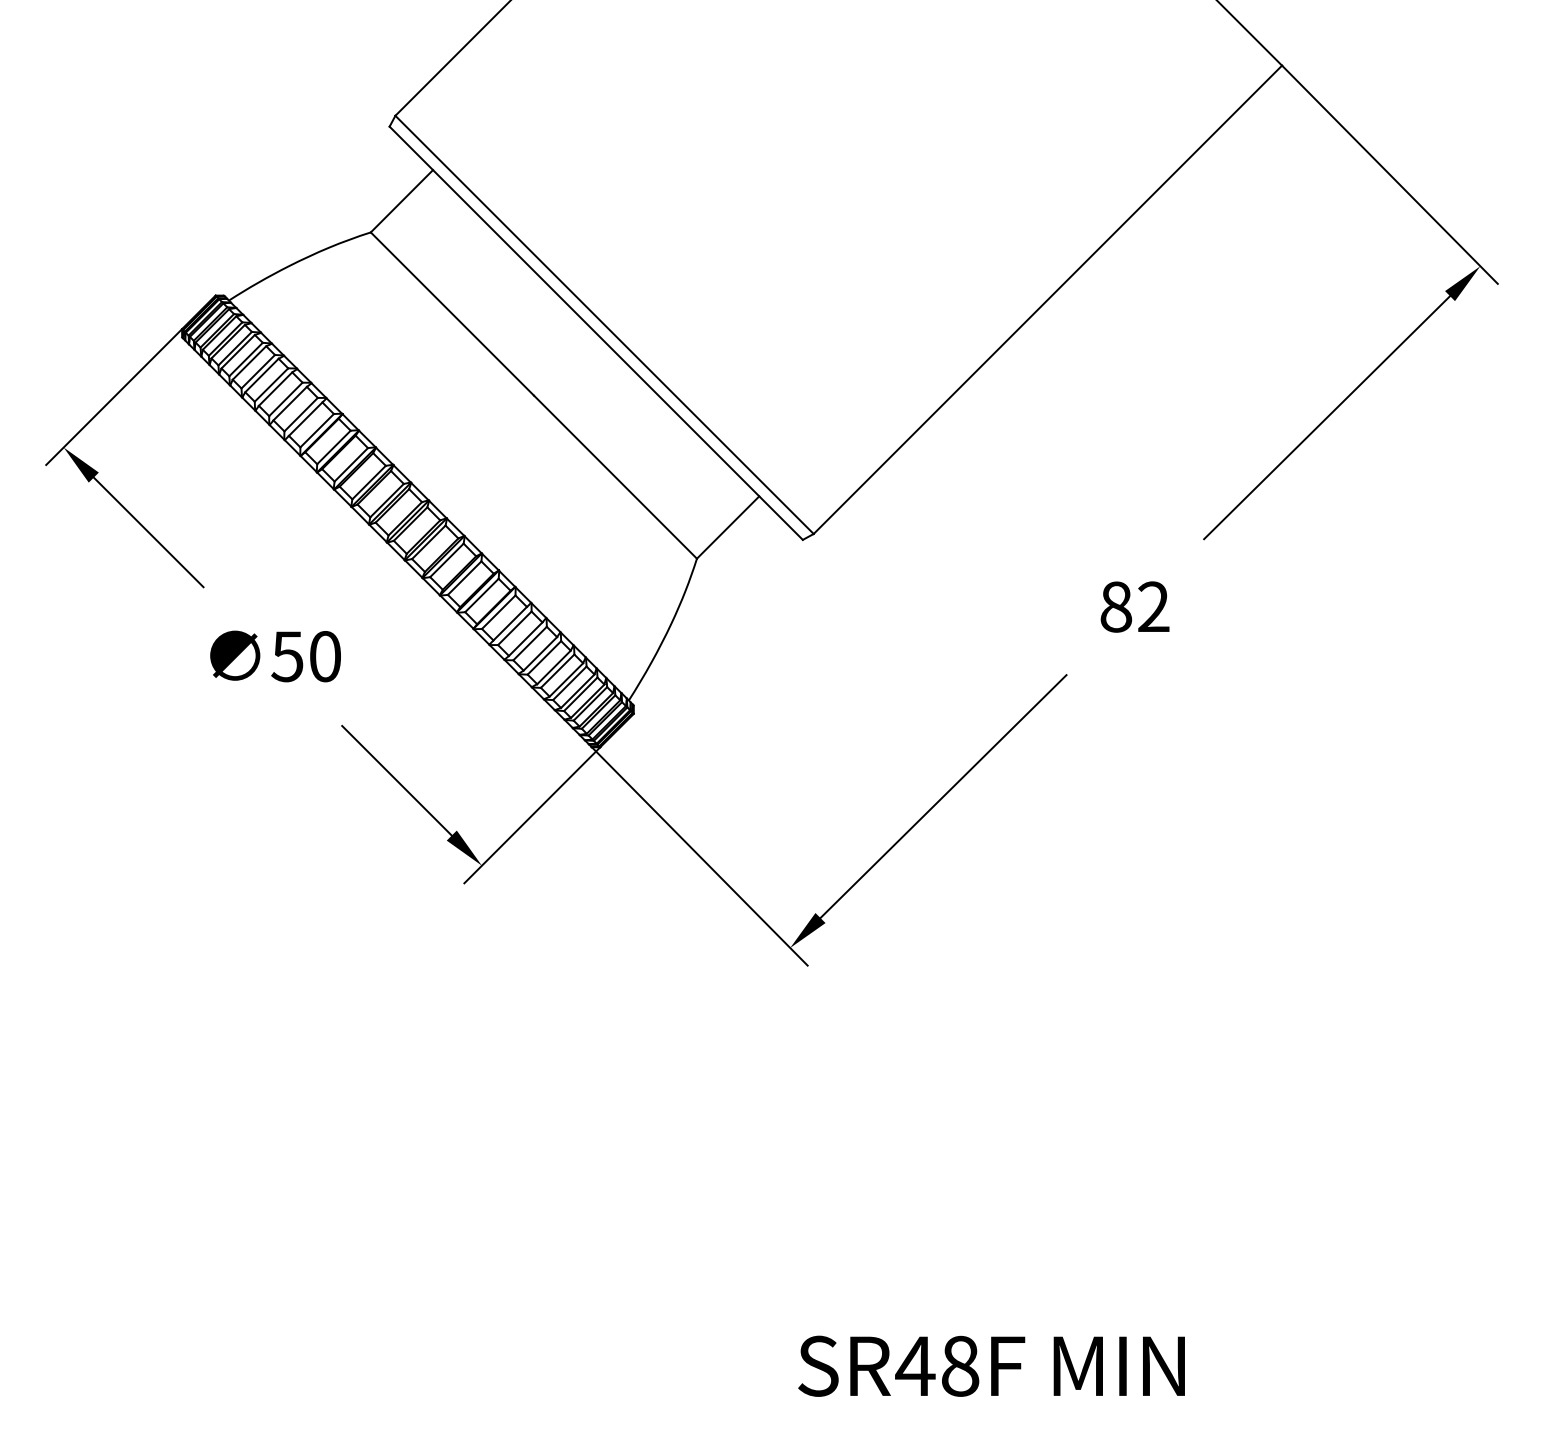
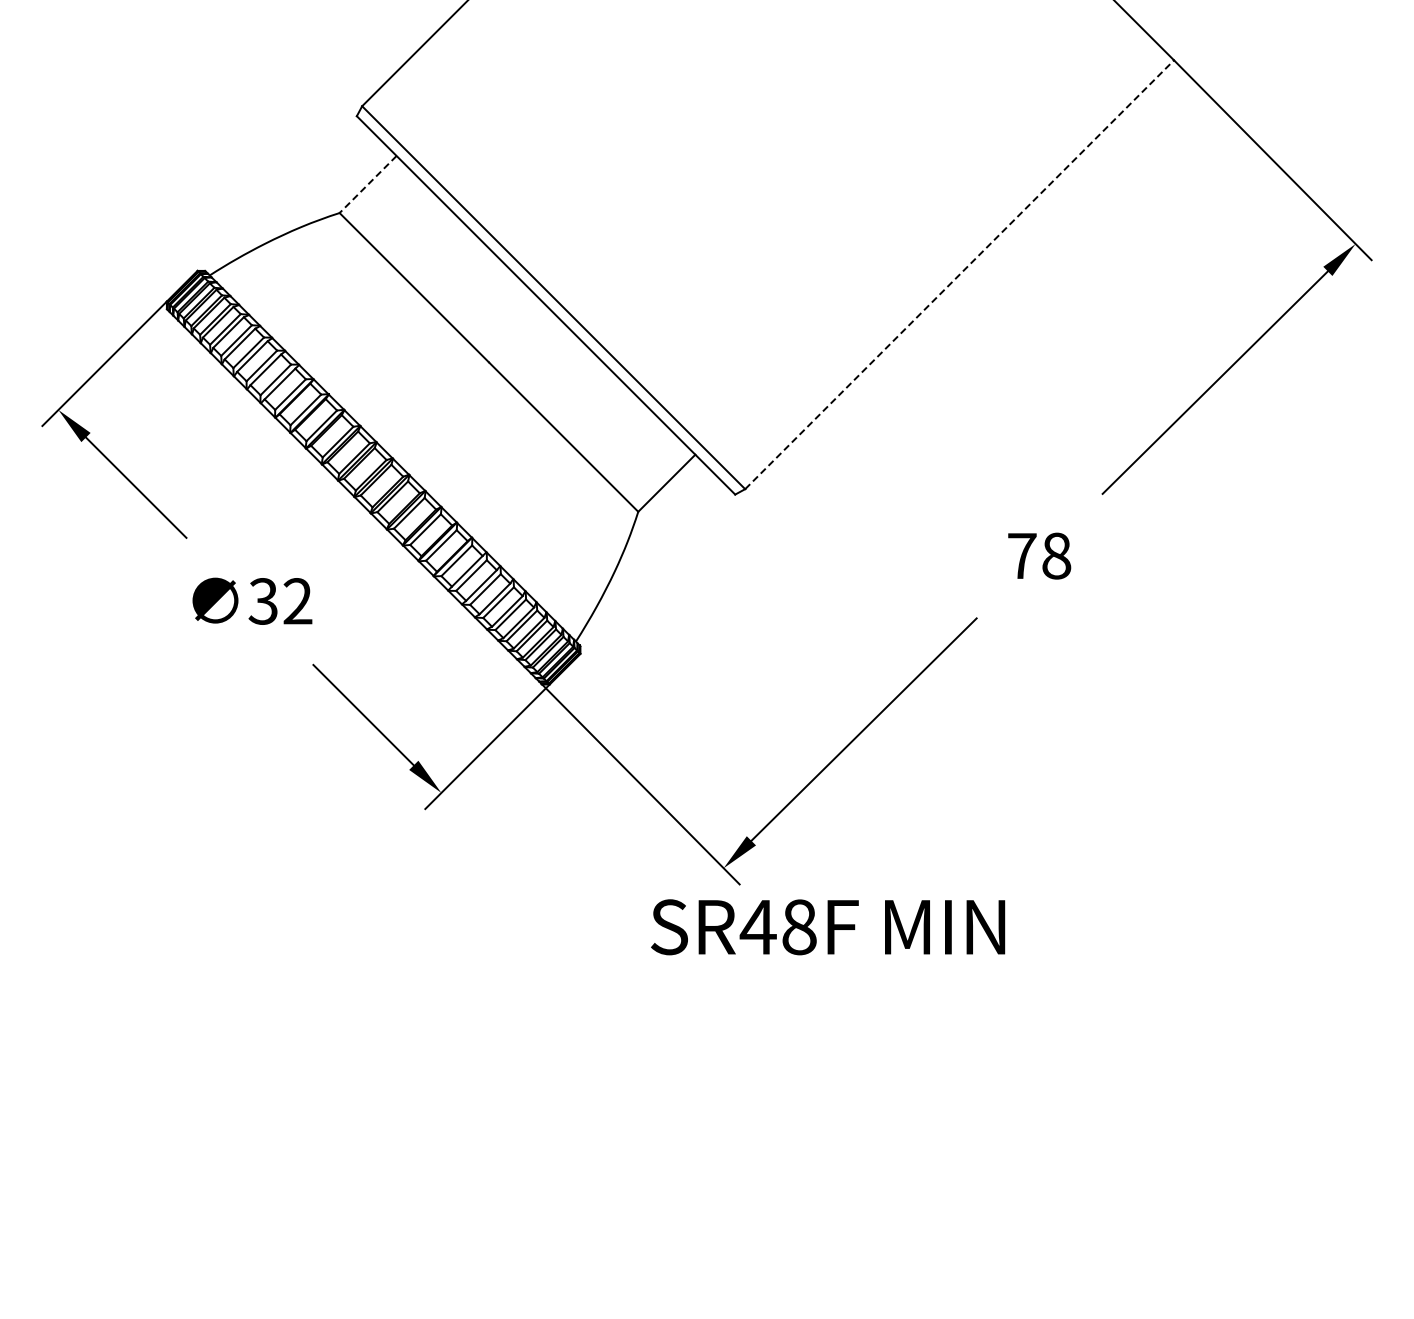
line: (401, 201) -> (367, 184), solid -> dashed
line: (1047, 299) -> (959, 274), solid -> dashed
text: (1135, 606) -> (1039, 555), 82 -> 78
text: (306, 656) -> (280, 601), 50 -> 32
text: (992, 1366) -> (828, 927), moved

